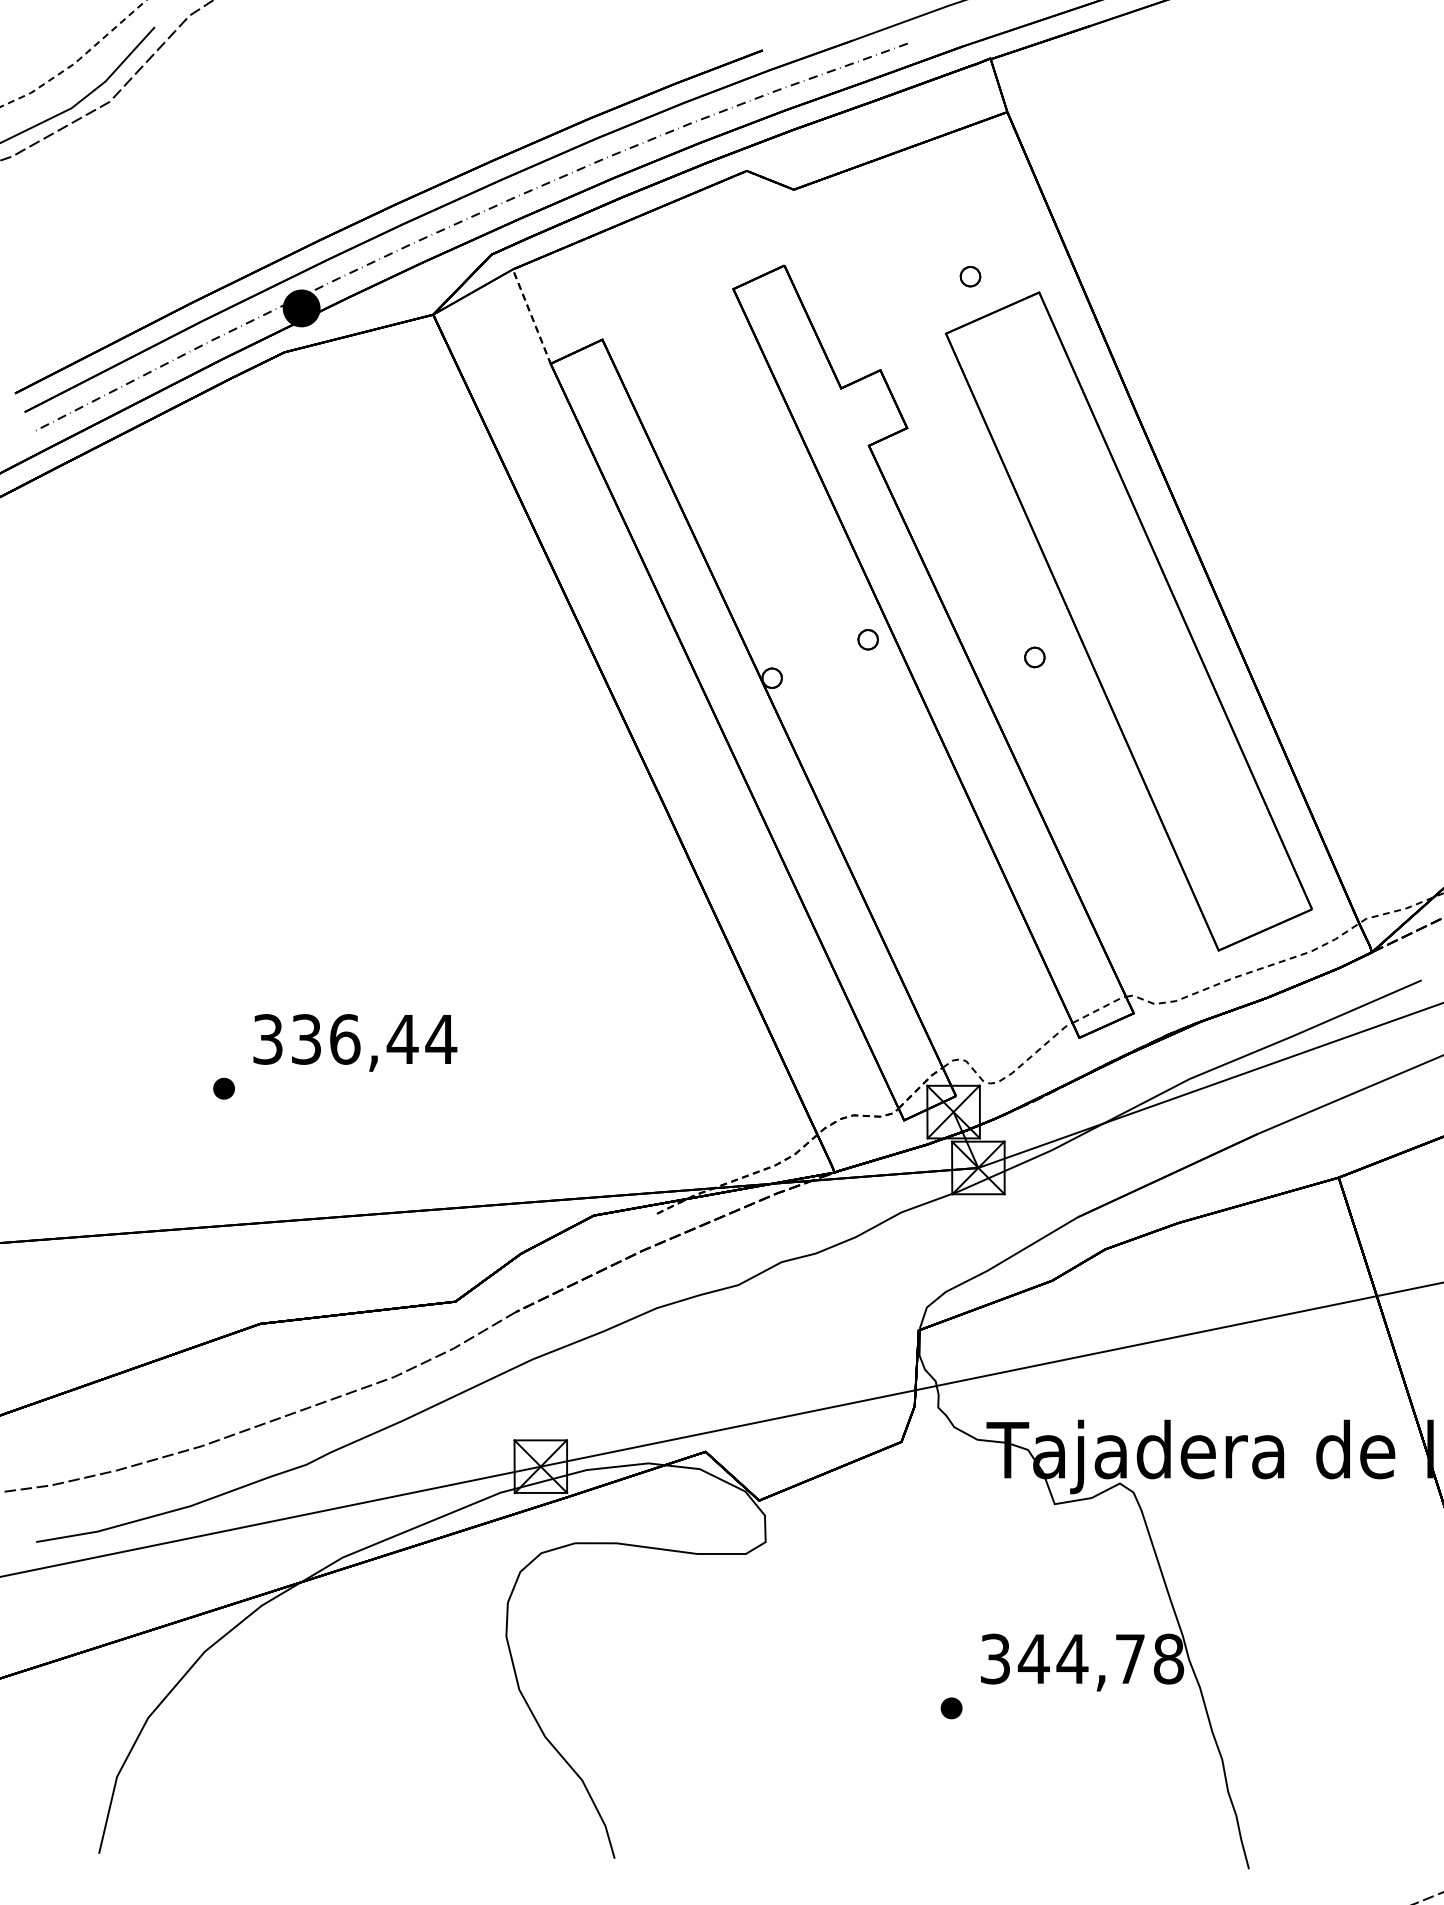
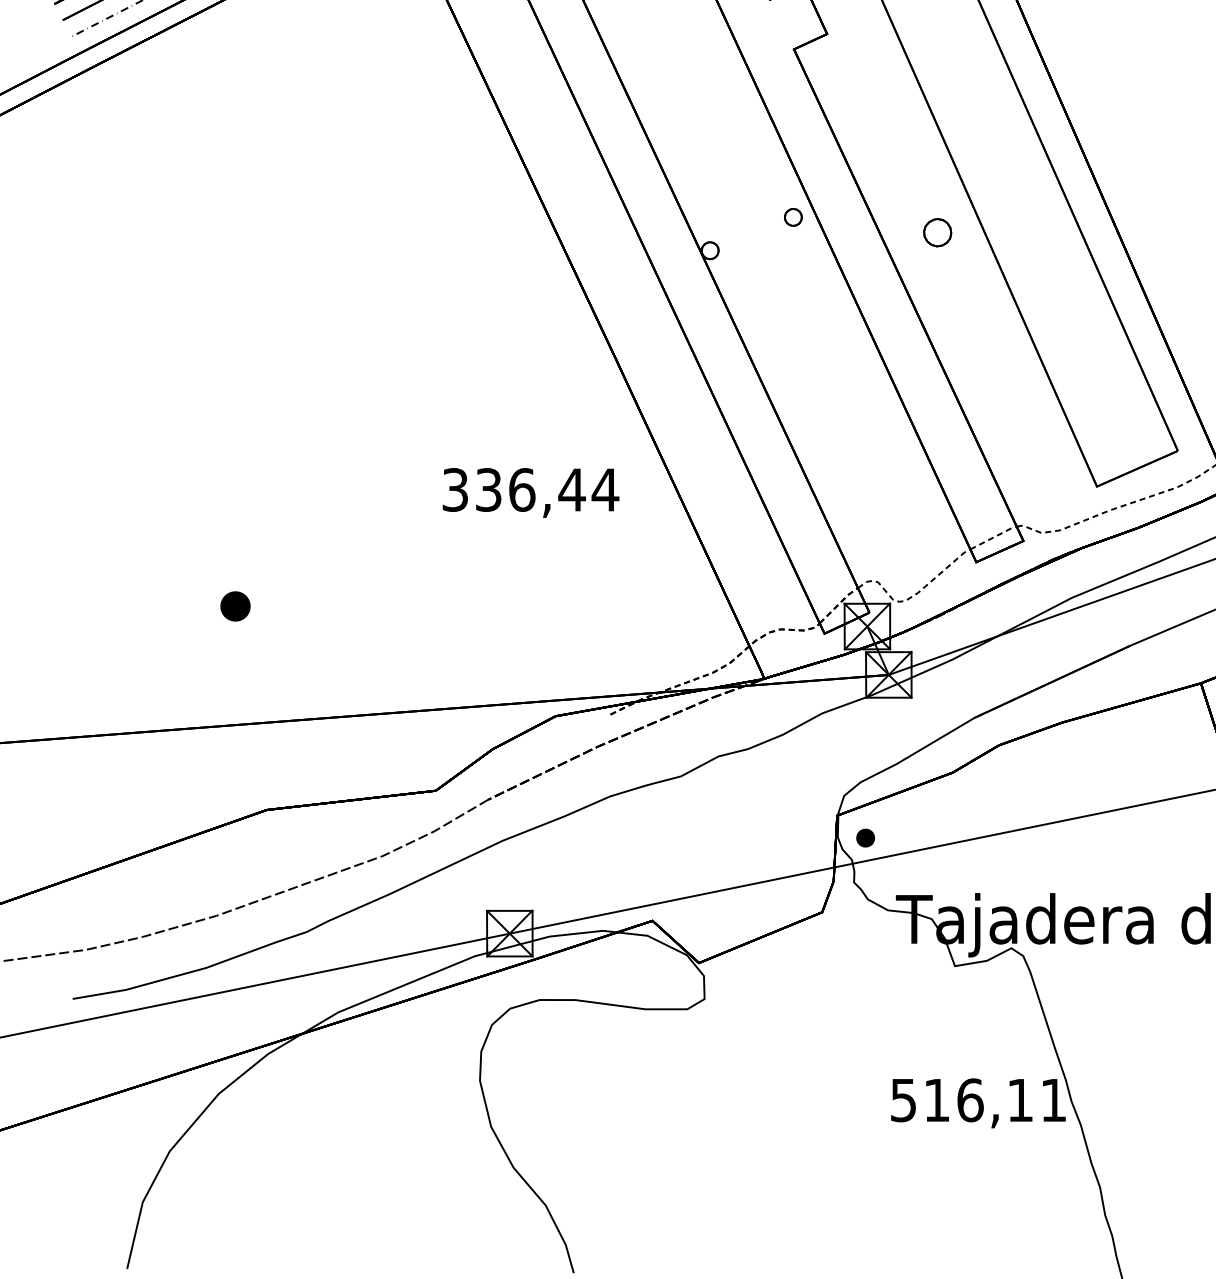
part: (1034, 657) -> (937, 232), size x1.6
text: (355, 1042) -> (531, 492), moved
part: (223, 1088) -> (234, 606), size x1.6
text: (1082, 1658) -> (979, 1099), 344,78 -> 516,11
part: (951, 1708) -> (865, 838), moved

